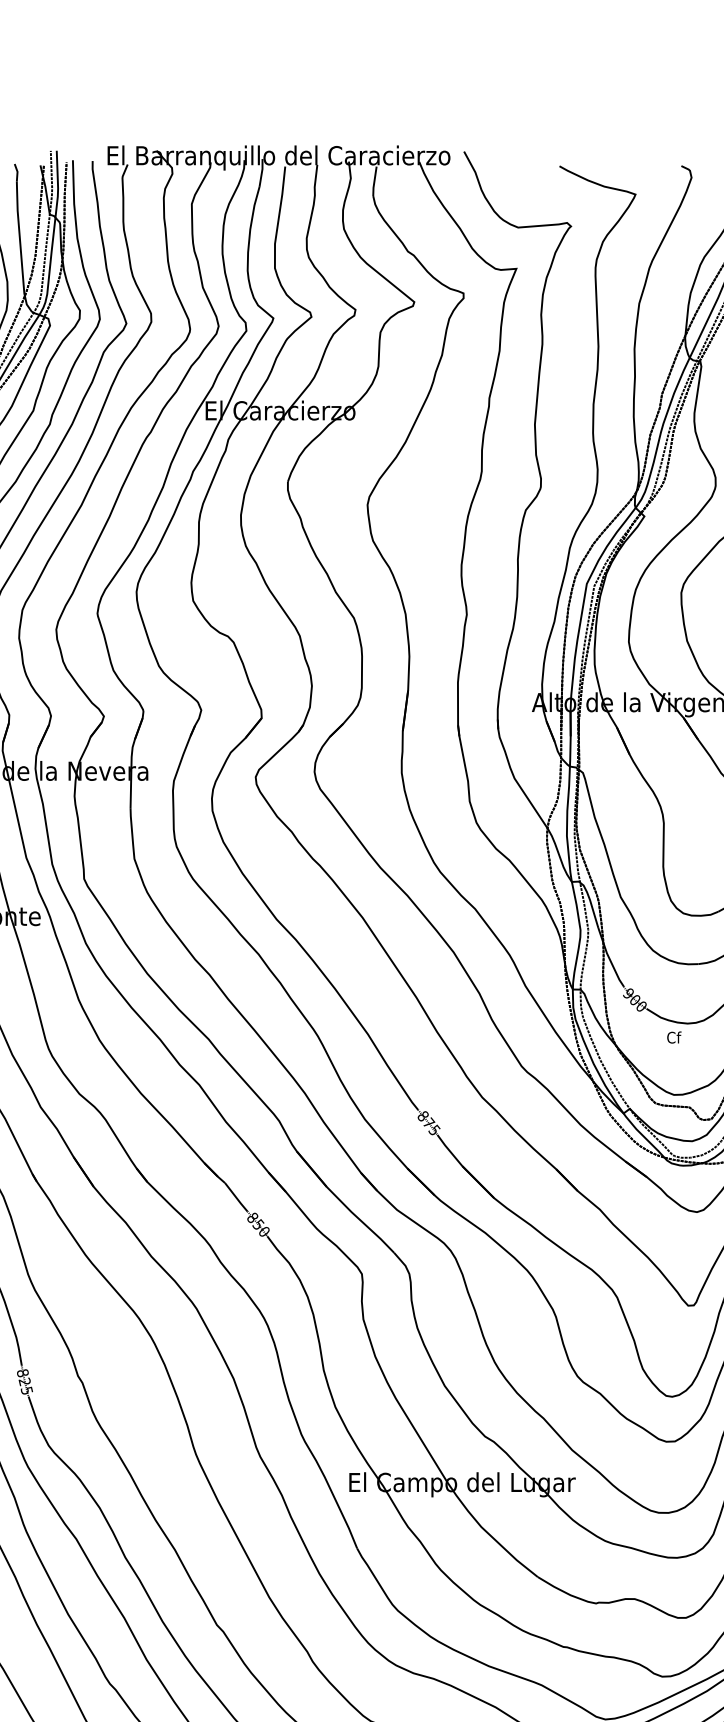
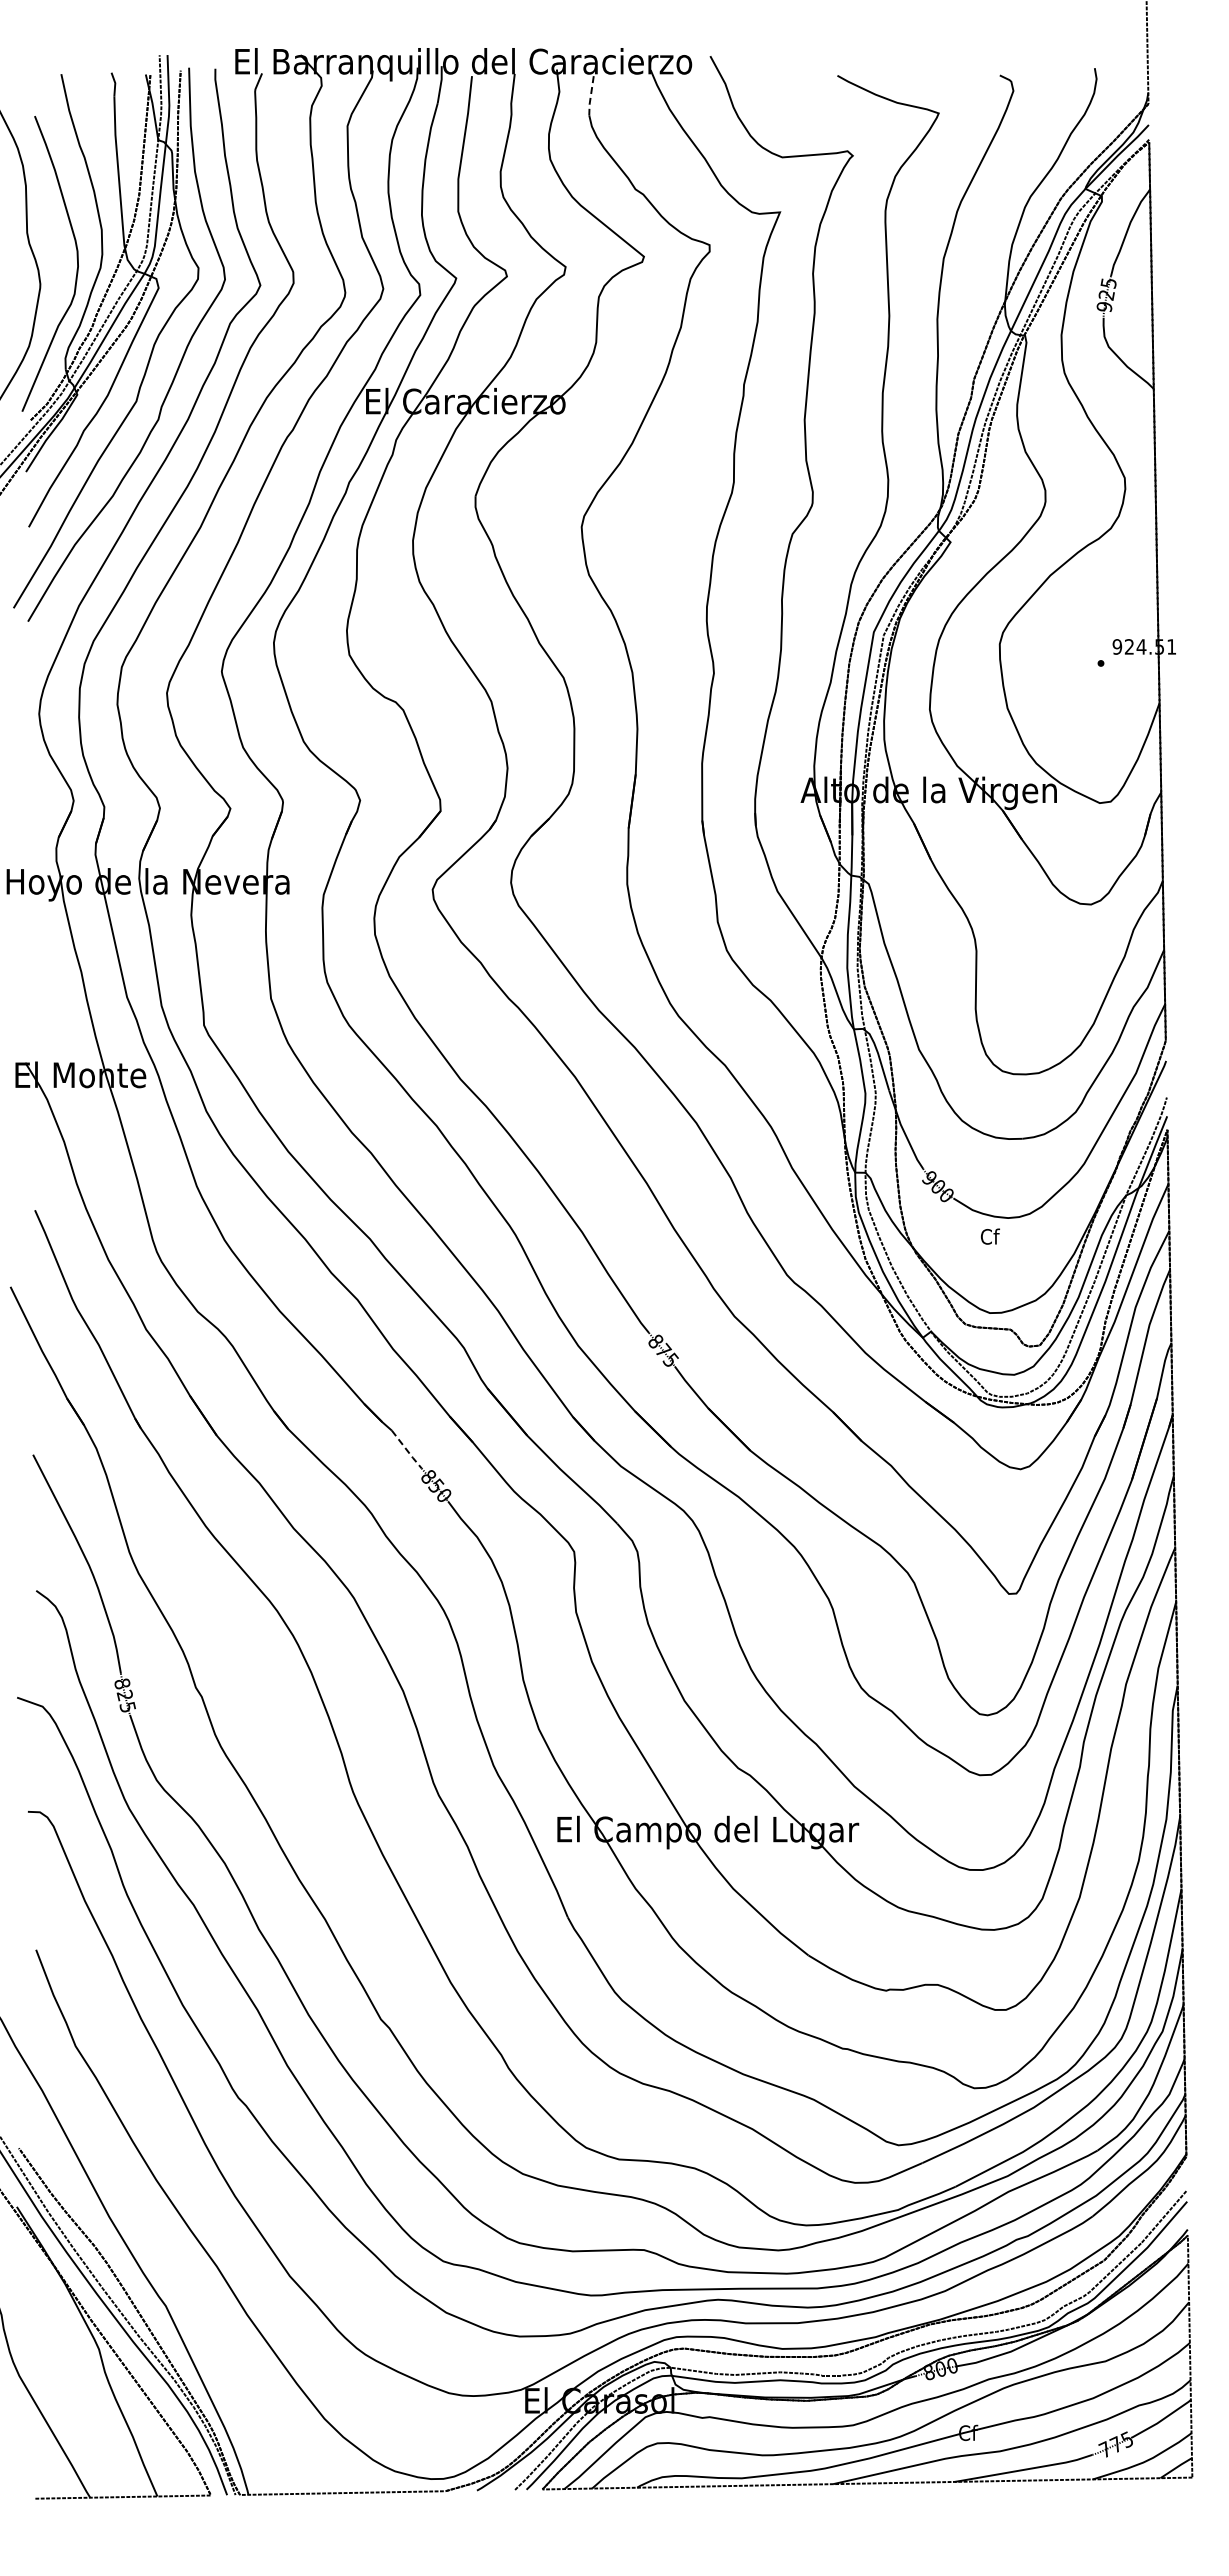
line: (374, 181) -> (590, 96), solid -> dashed
line: (236, 1198) -> (406, 1450), solid -> dashed

